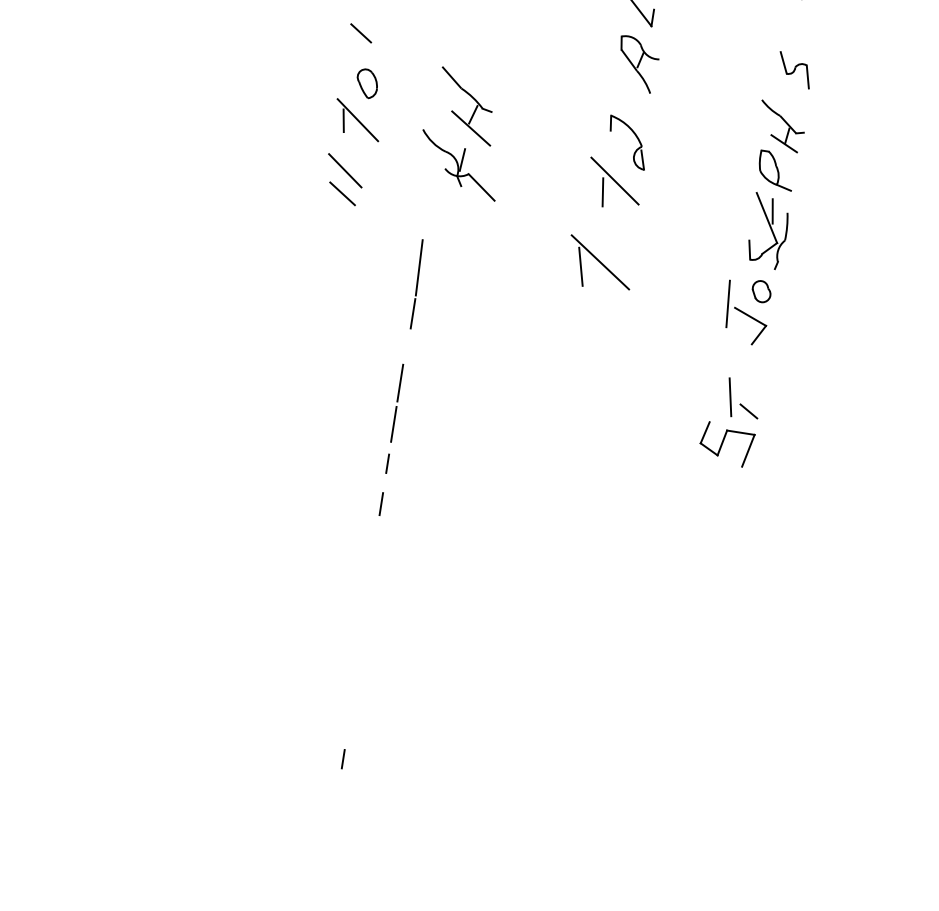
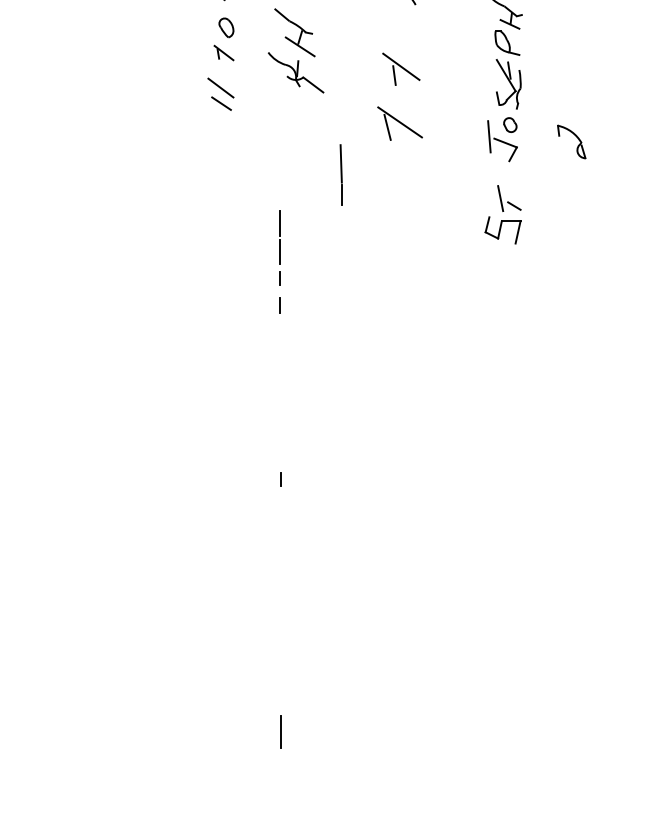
part: (357, 119) -> (223, 52), size x0.6
part: (634, 135) -> (575, 136), moved
line: (415, 283) -> (340, 174), moved

